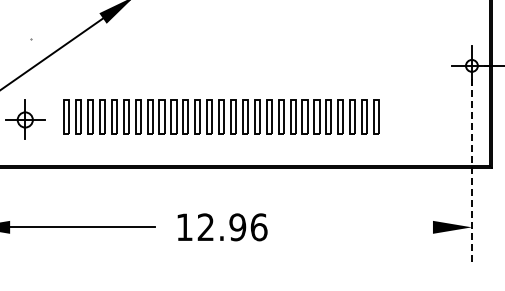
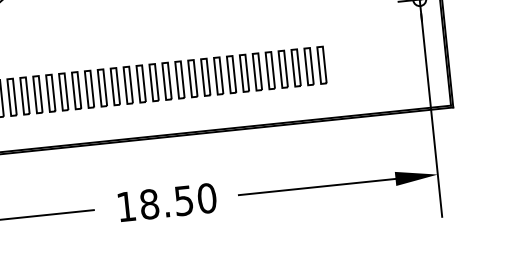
line: (471, 173) -> (431, 116), dashed -> solid
text: (232, 227) -> (178, 201), 12.96 -> 18.50
line: (360, 227) -> (317, 187), added

